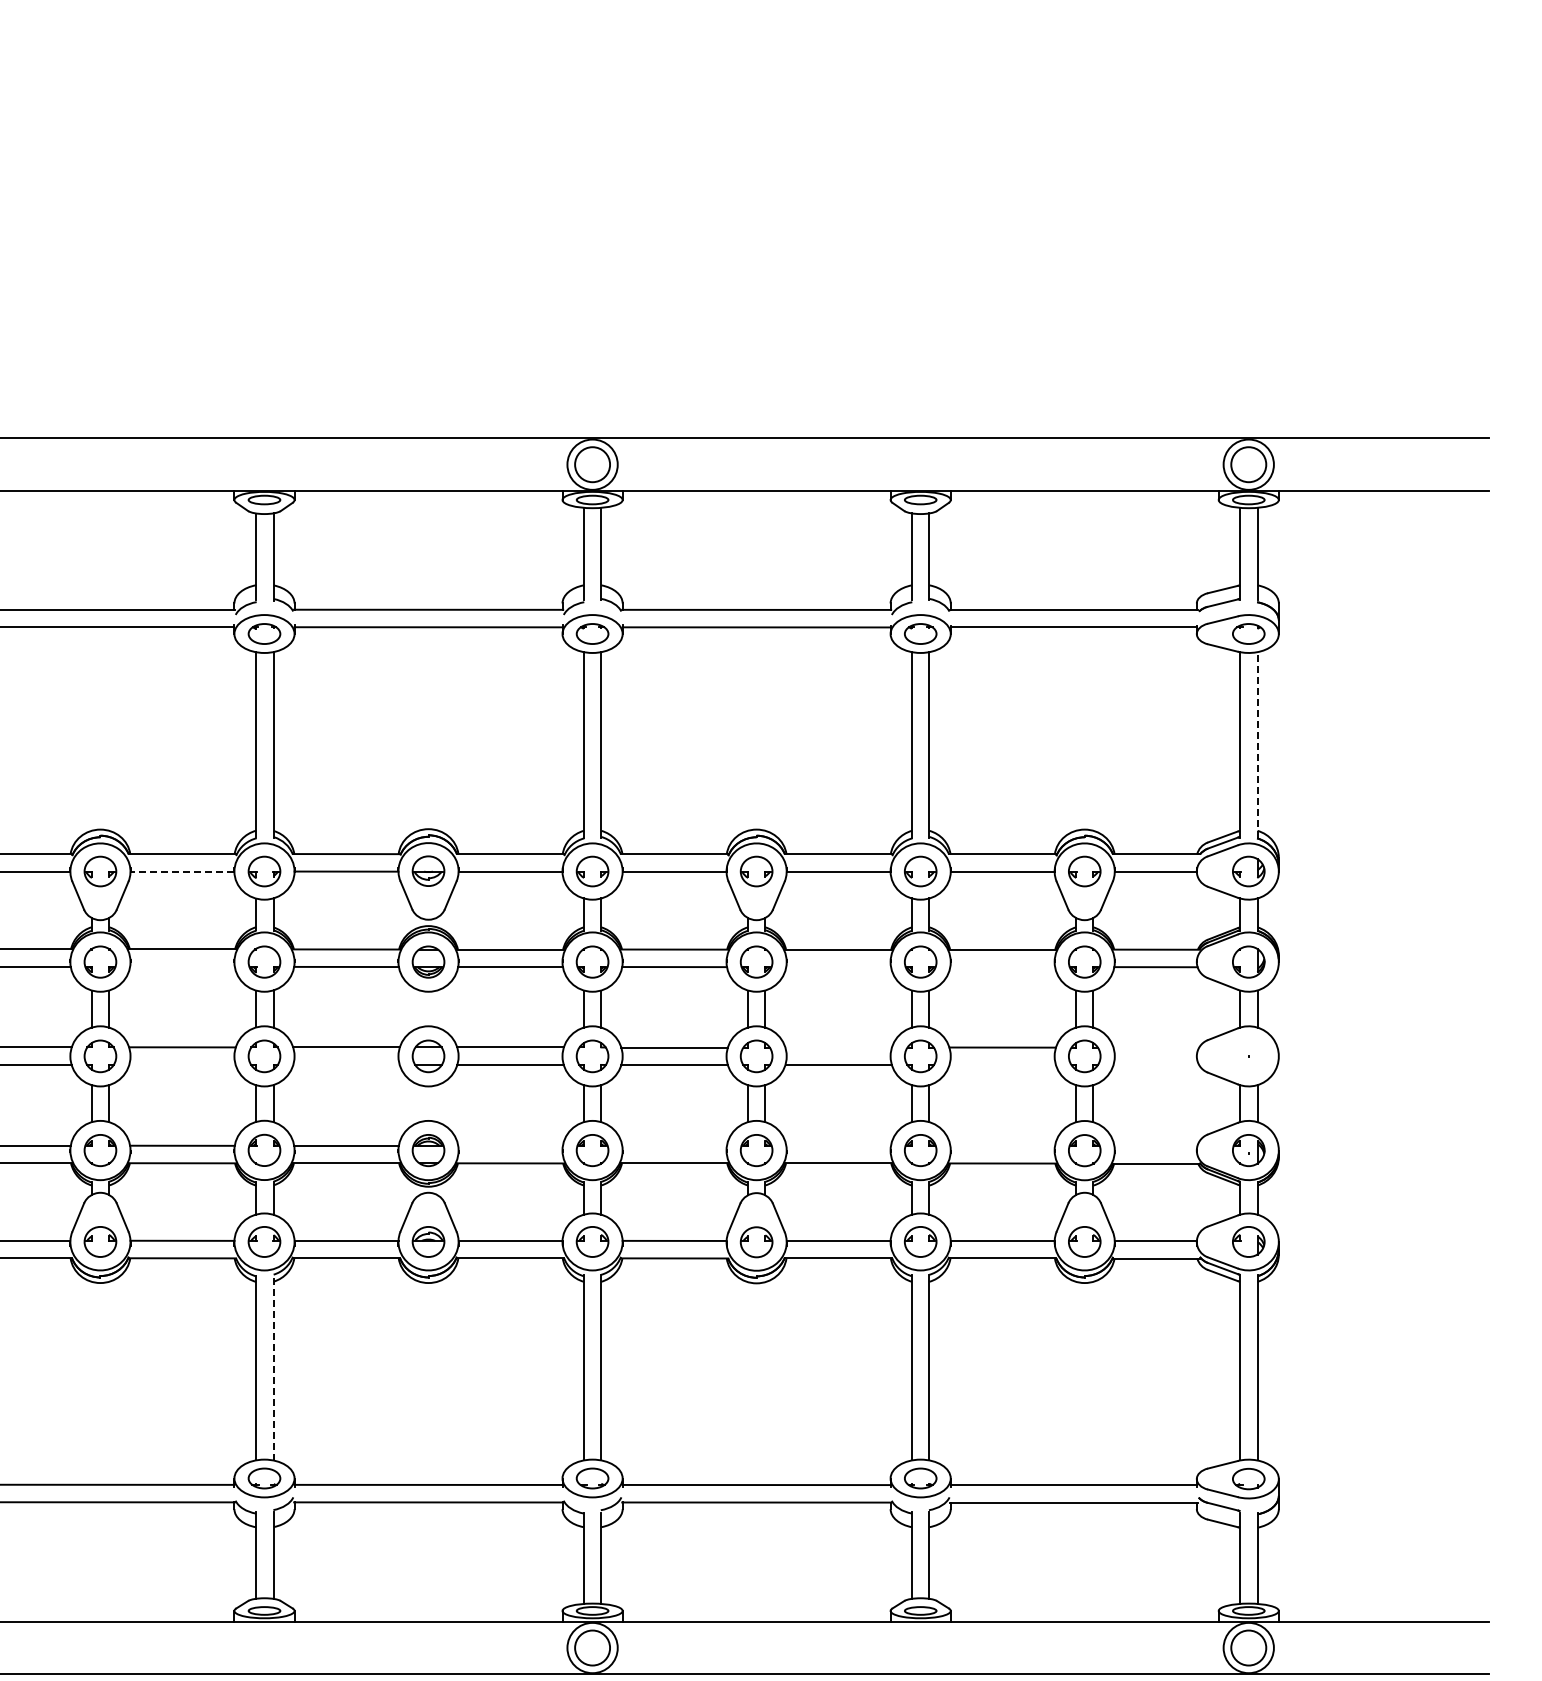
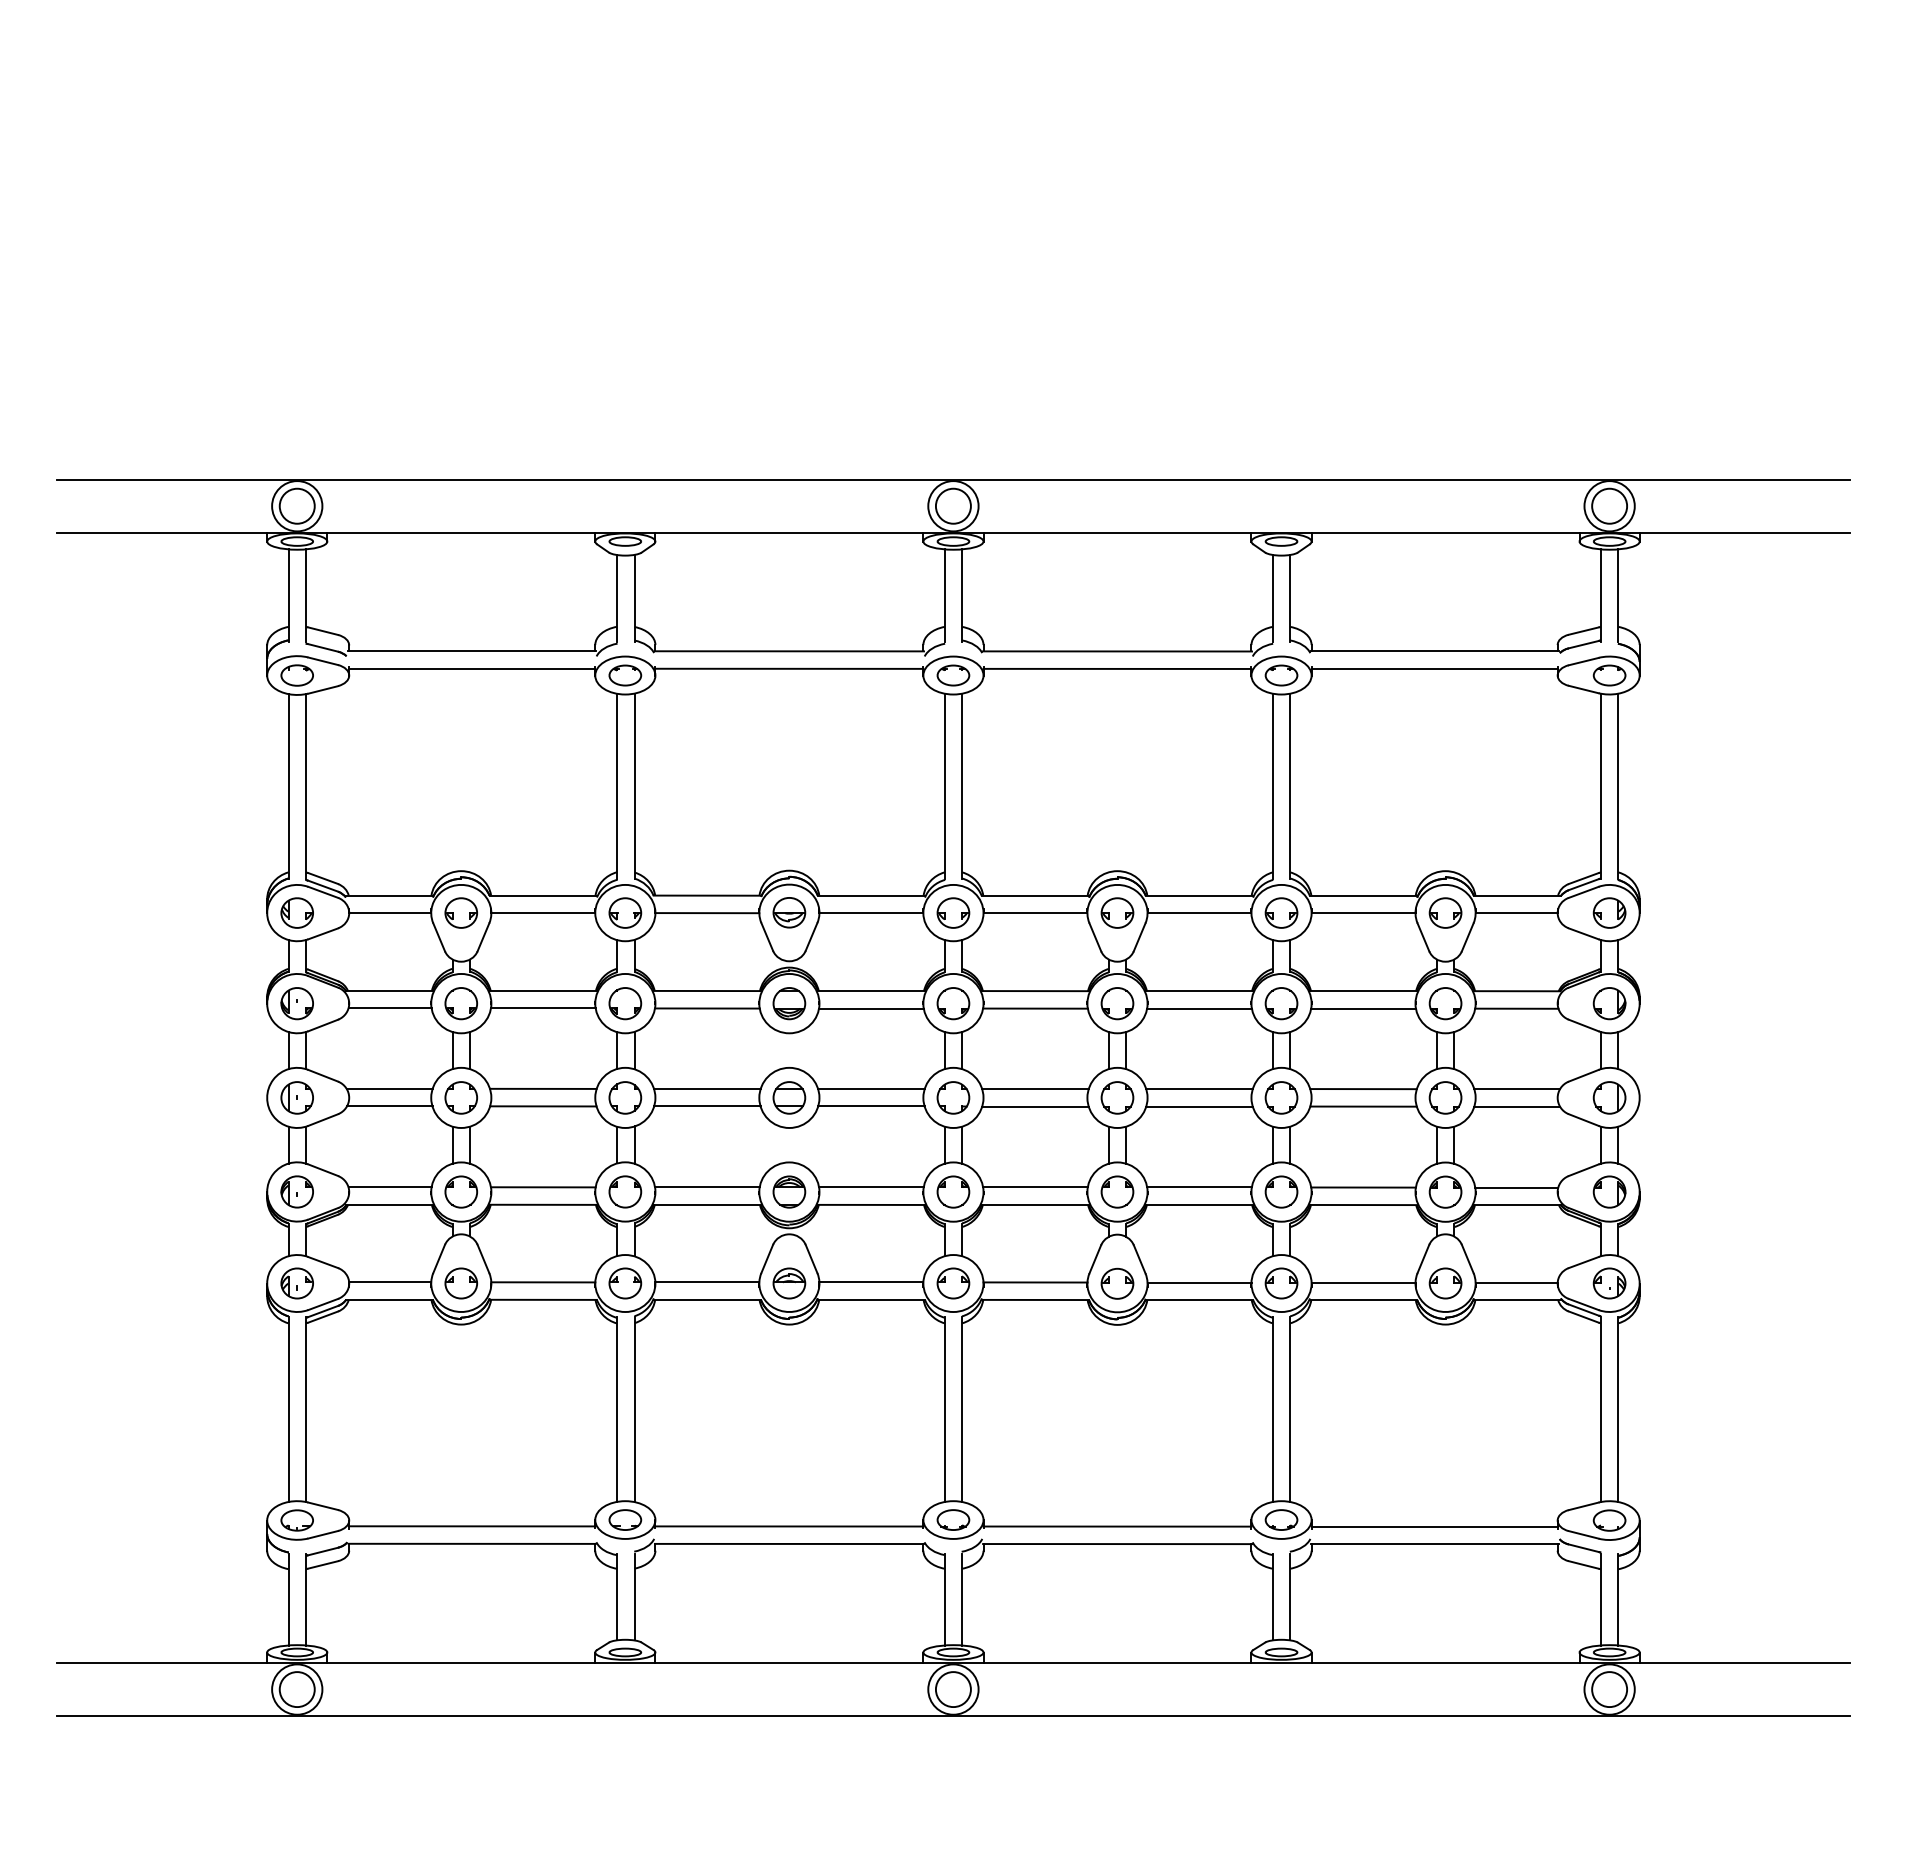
line: (1257, 744) -> (1618, 786), dashed -> solid
line: (182, 871) -> (543, 913), dashed -> solid
line: (182, 966) -> (543, 1008), added
line: (838, 966) -> (1199, 1008), added
line: (1002, 966) -> (1363, 1008), added
line: (838, 1047) -> (1199, 1089), added
line: (1156, 1047) -> (1517, 1089), added
part: (1248, 1055) -> (1609, 1097), added
line: (182, 1064) -> (543, 1106), added
line: (346, 1064) -> (707, 1106), added
line: (1002, 1064) -> (1363, 1106), added
line: (1156, 1064) -> (1517, 1106), added
line: (510, 1145) -> (871, 1187), added
line: (674, 1145) -> (1035, 1187), added
line: (838, 1145) -> (1199, 1187), added
line: (1002, 1145) -> (1363, 1187), added
line: (1155, 1145) -> (1516, 1187), added
line: (273, 1367) -> (634, 1409), dashed -> solid

